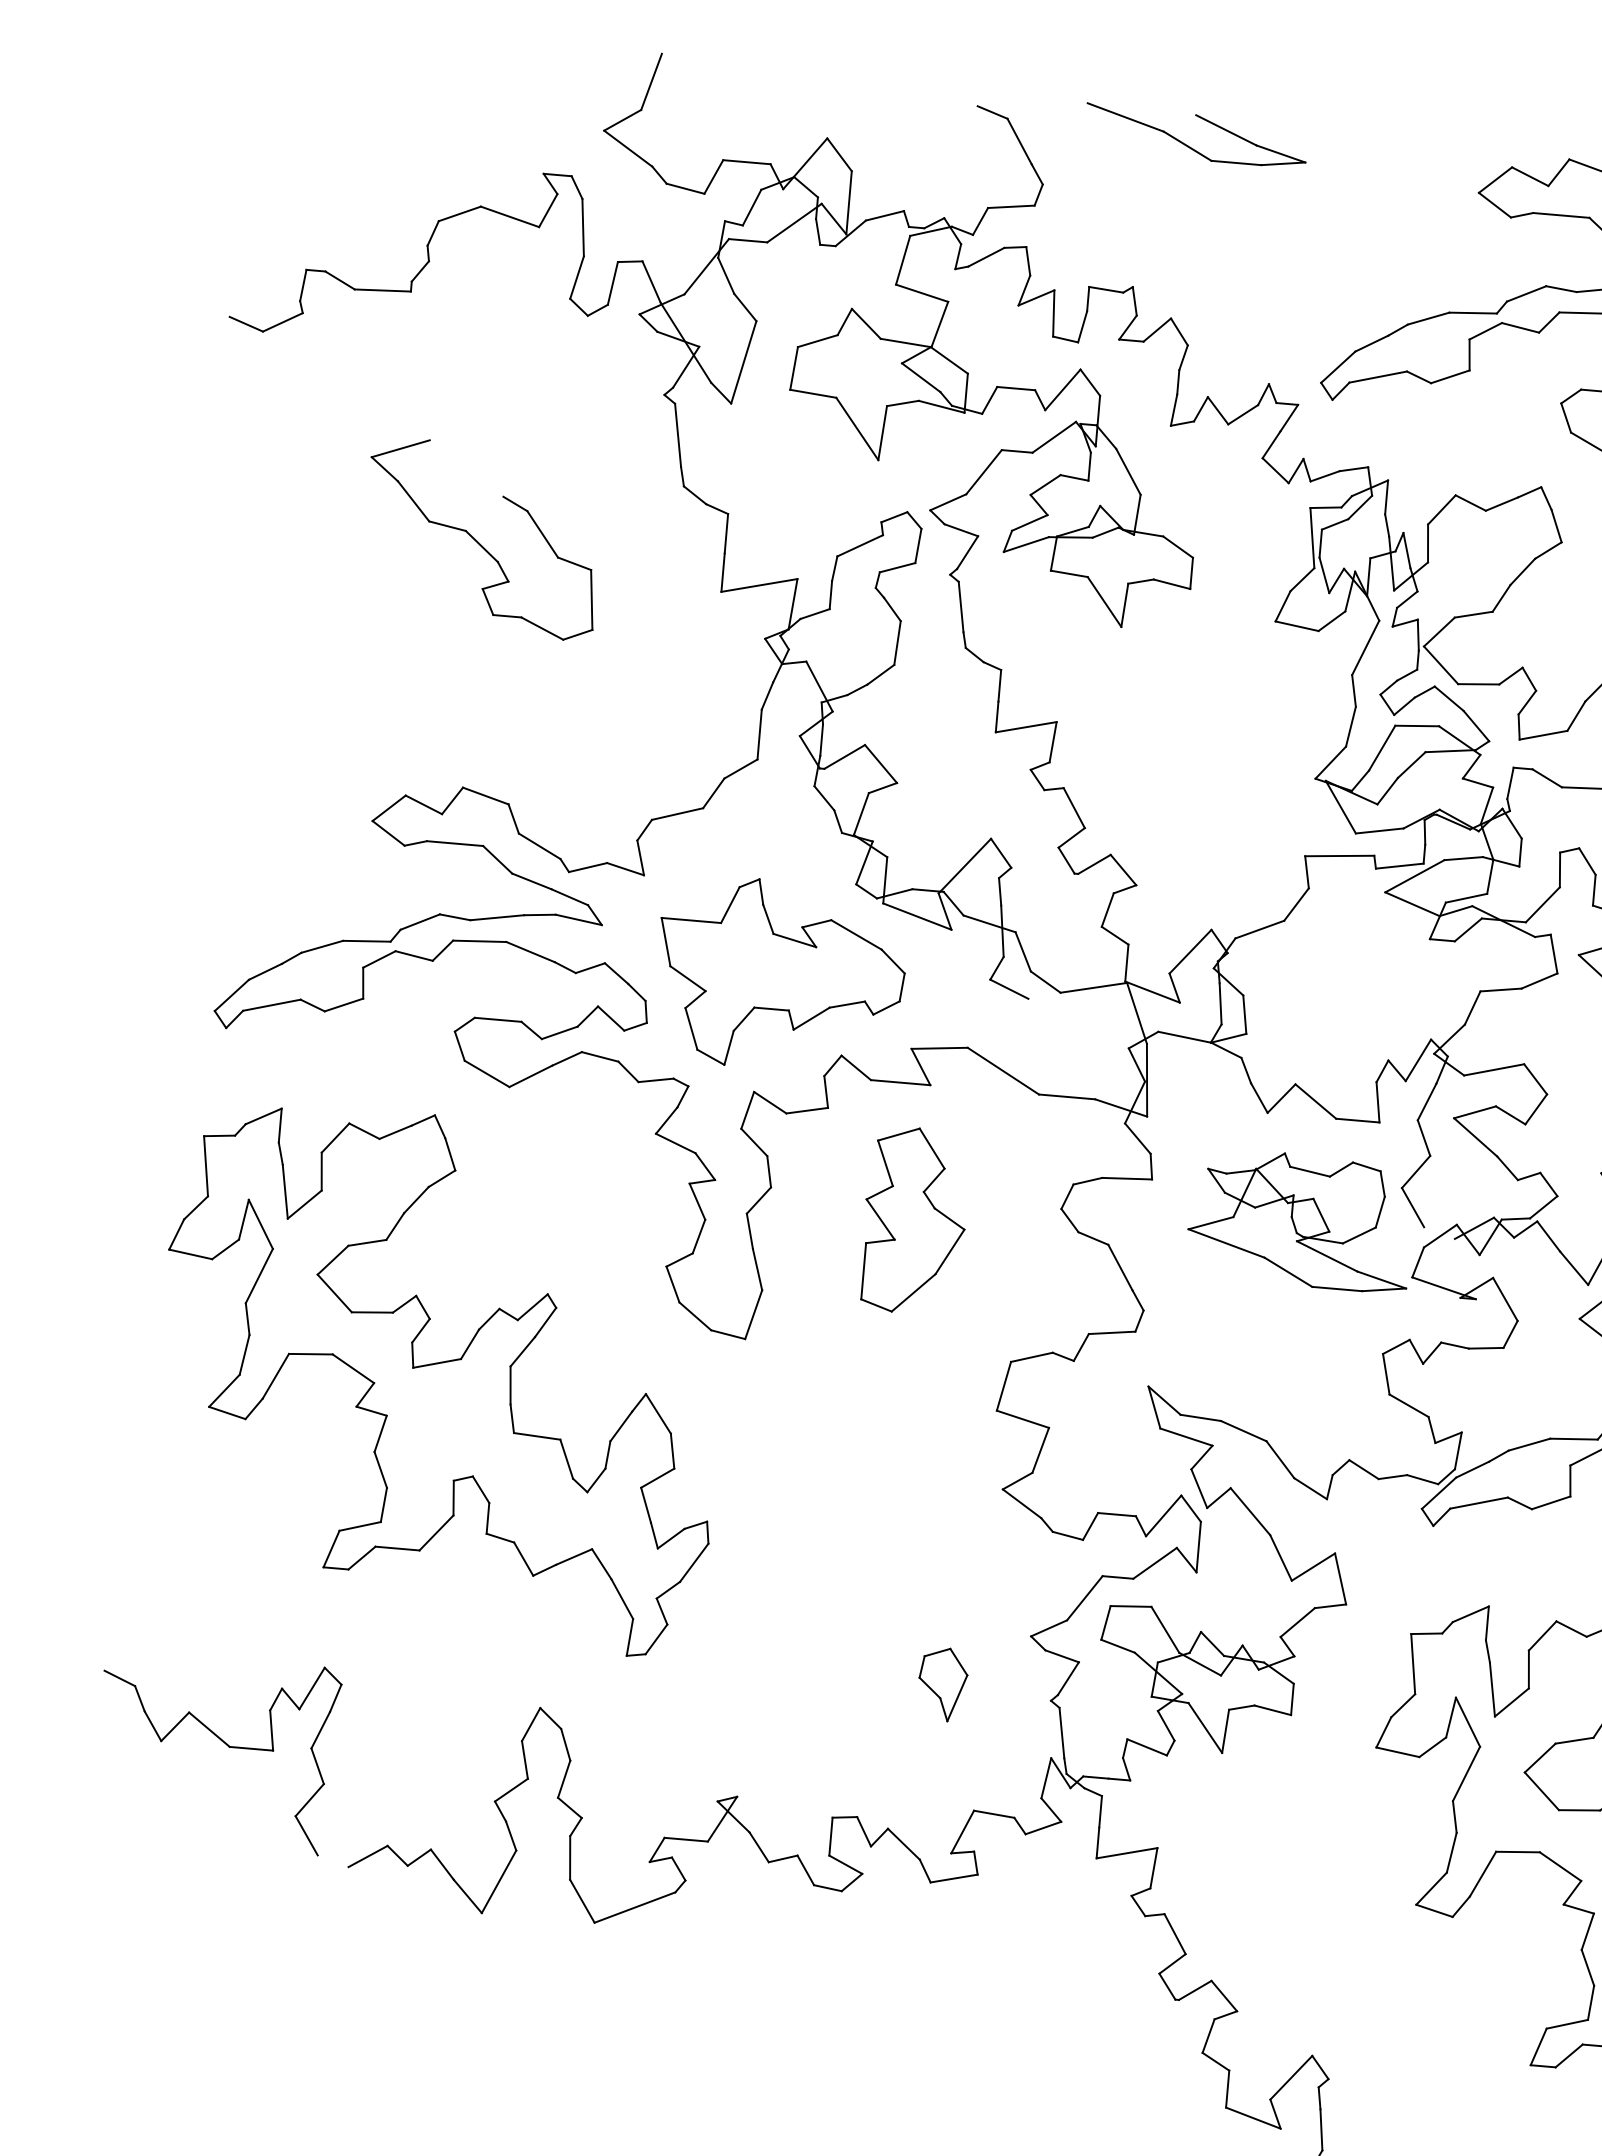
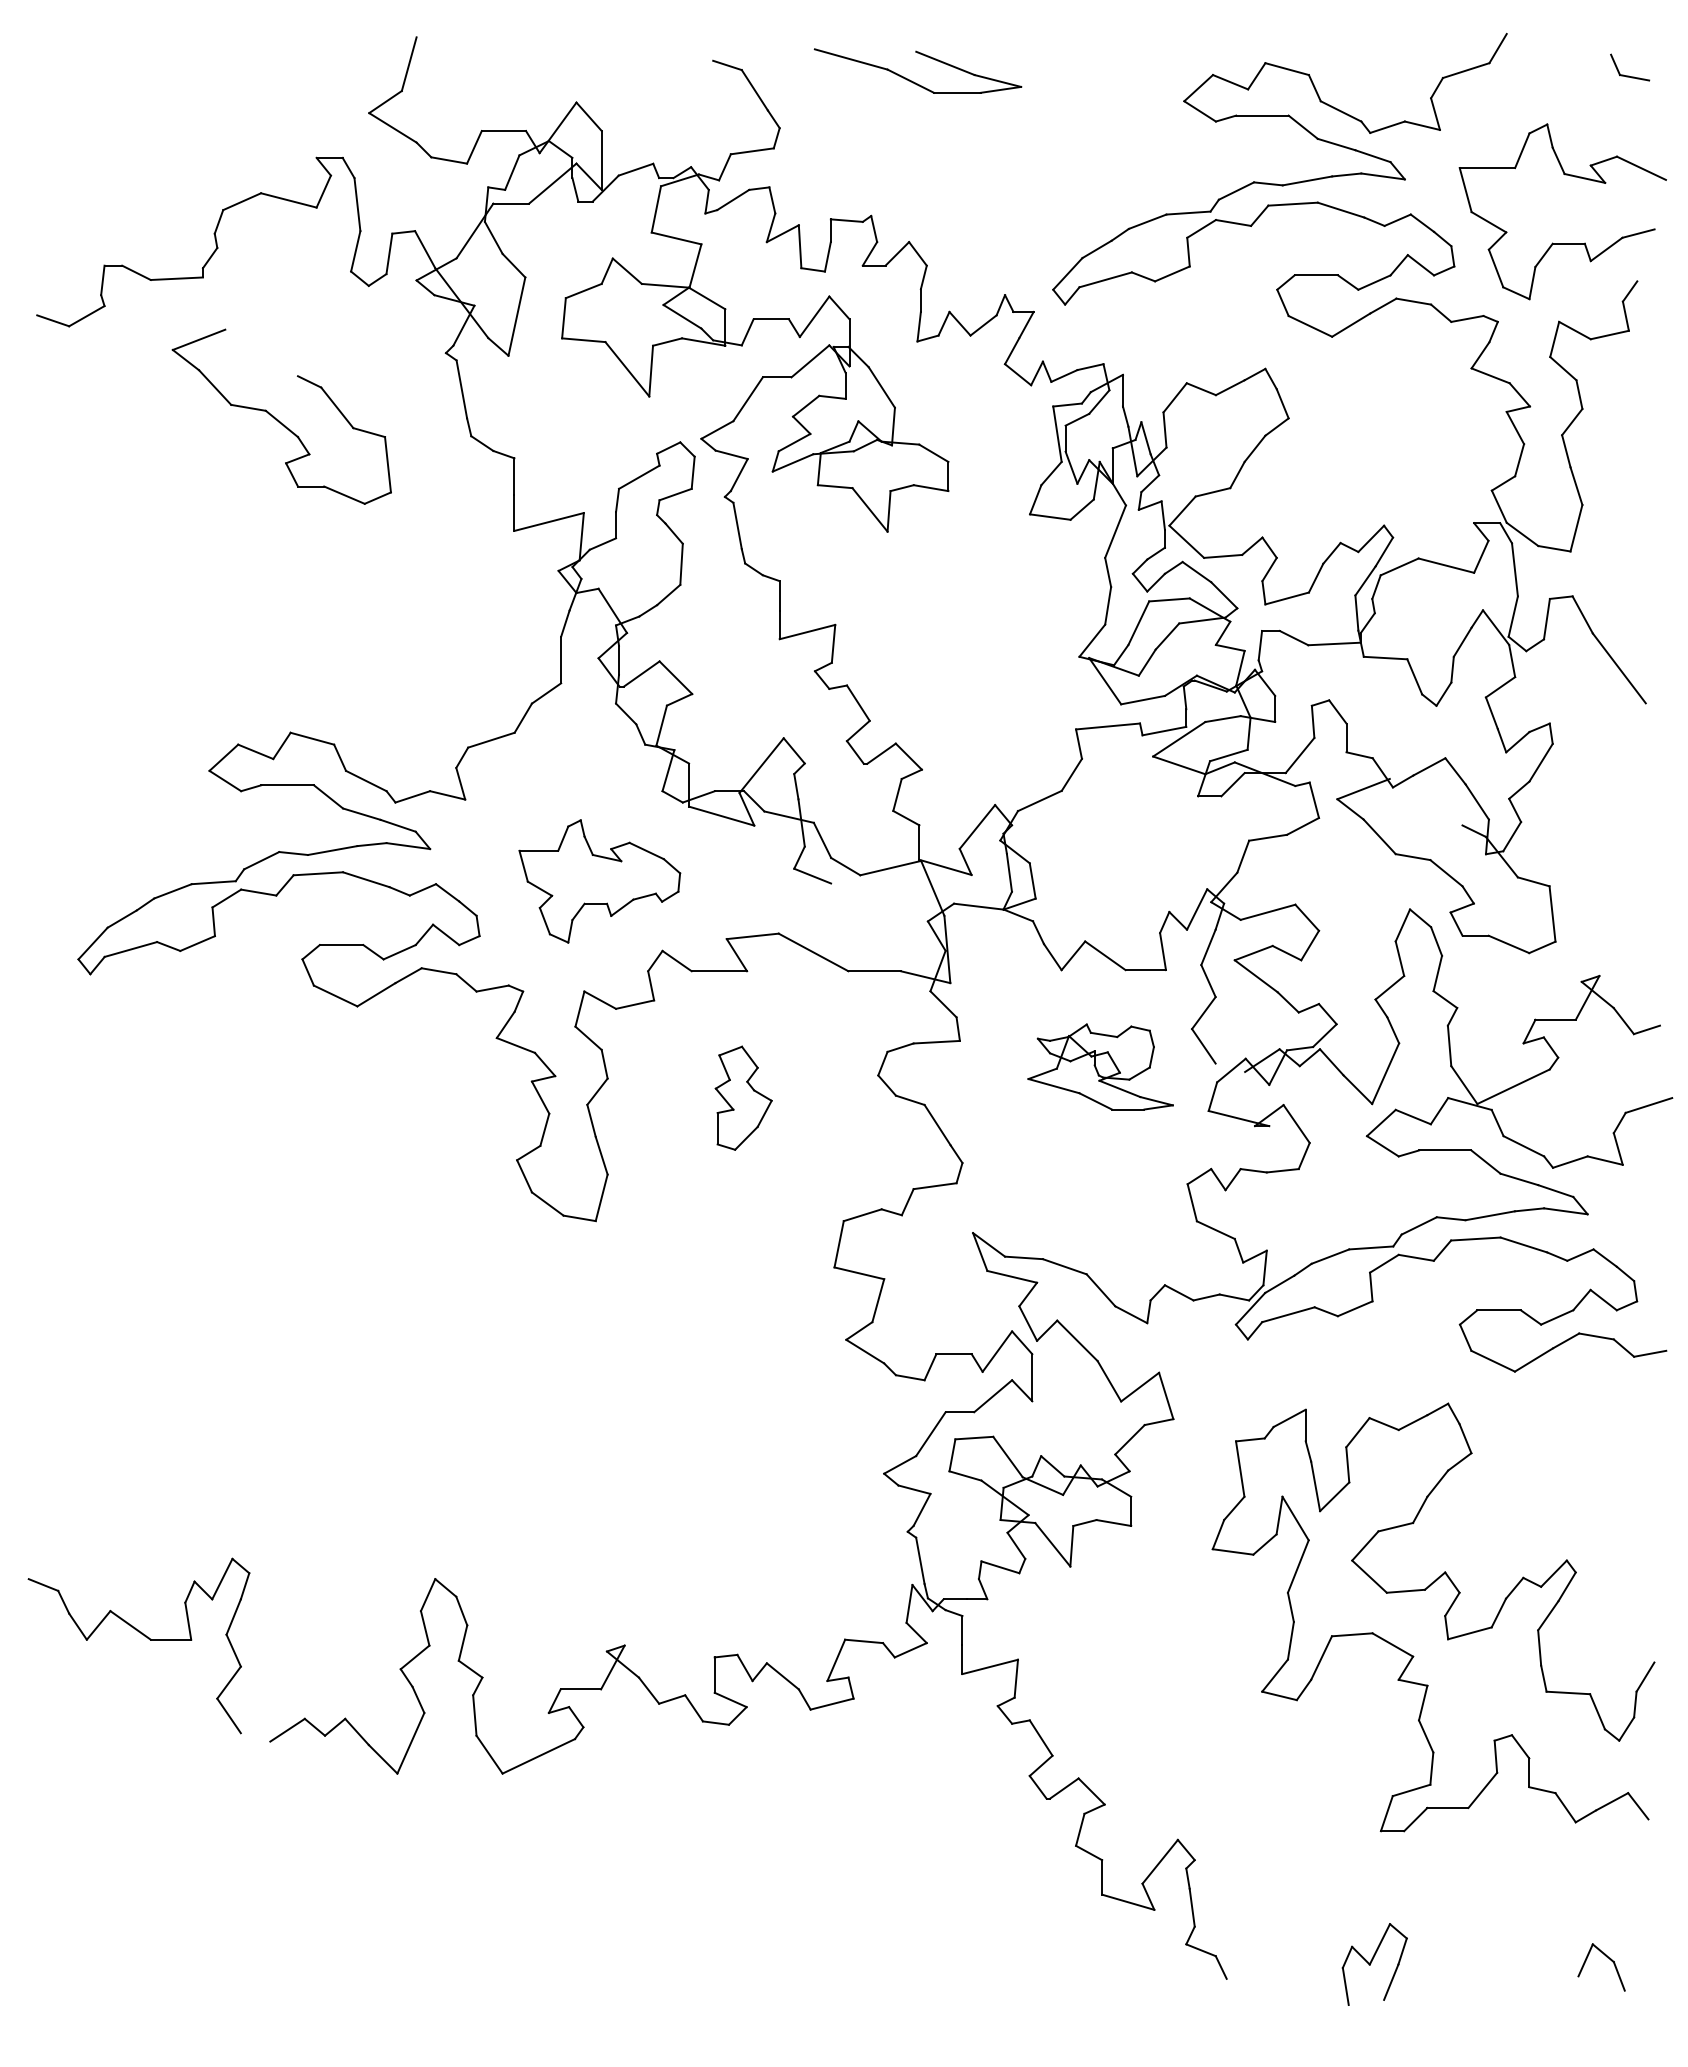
part: (482, 538) -> (281, 416), moved
part: (780, 975) -> (599, 881), size x0.7
part: (1300, 1219) -> (1100, 1066), size x0.7
part: (914, 1221) -> (743, 1098), size x0.6
part: (440, 1377) -> (316, 1280), removed
part: (943, 1683) -> (806, 1524), removed

